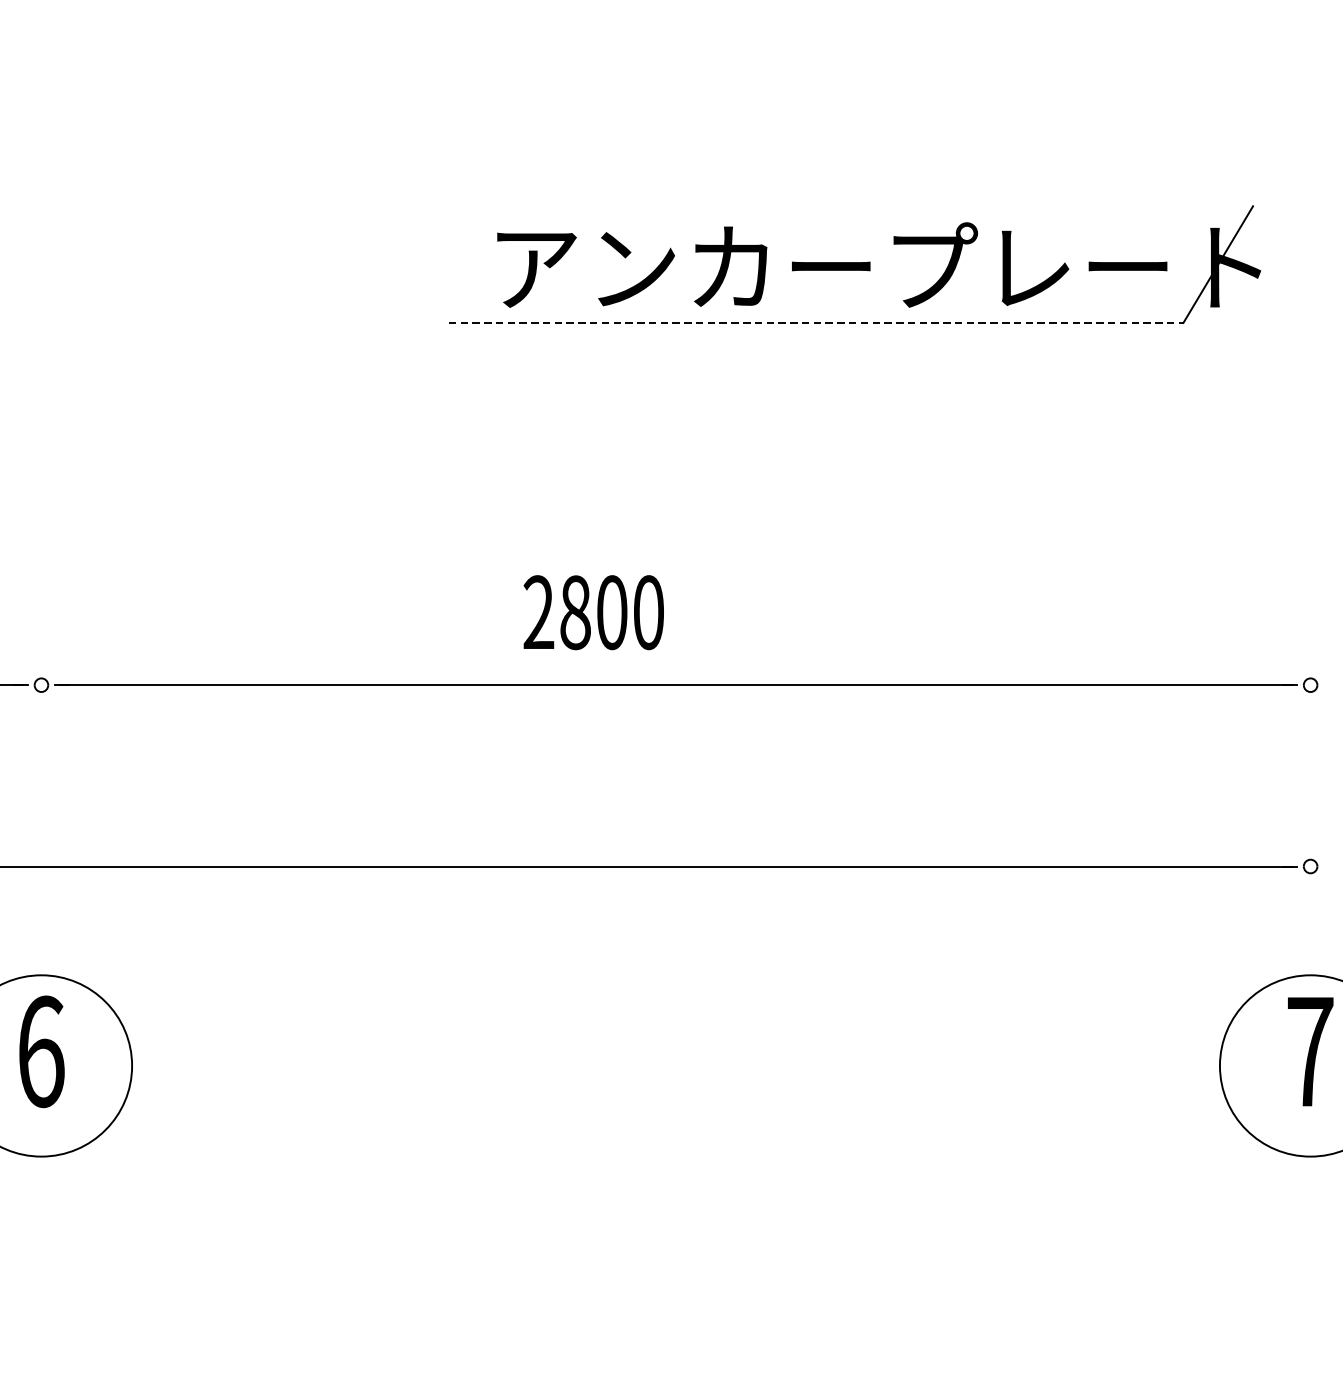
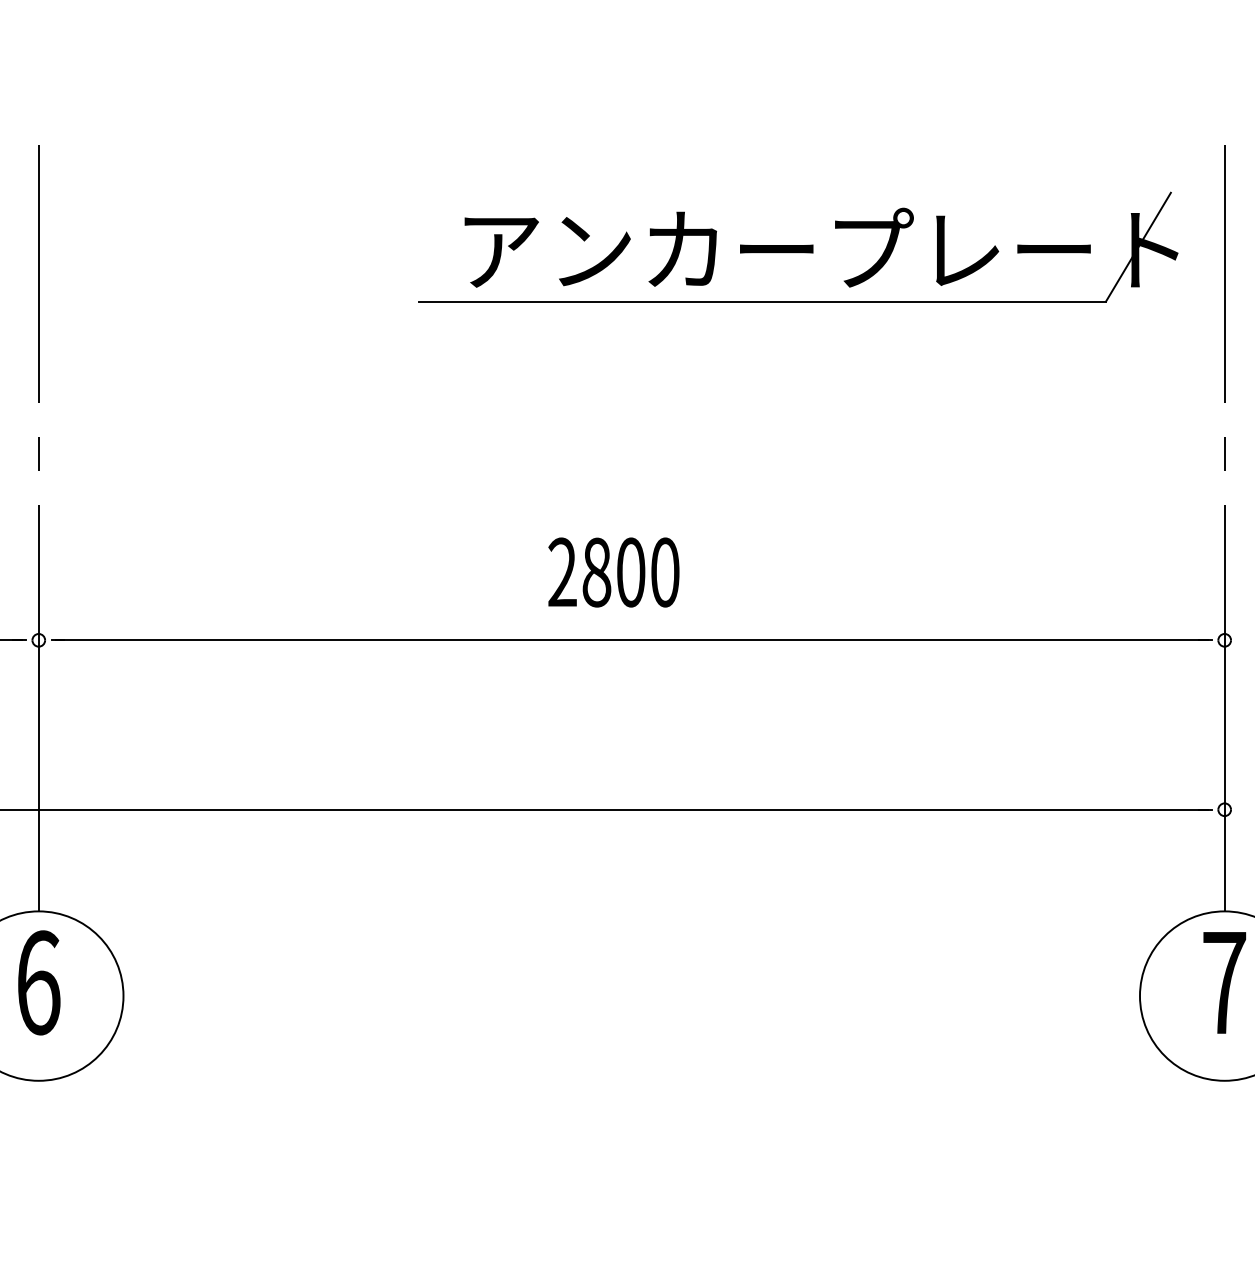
line: (817, 322) -> (763, 301), dashed -> solid
line: (41, 565) -> (38, 528), added
line: (1310, 565) -> (1224, 528), added
text: (593, 612) -> (613, 572), moved

